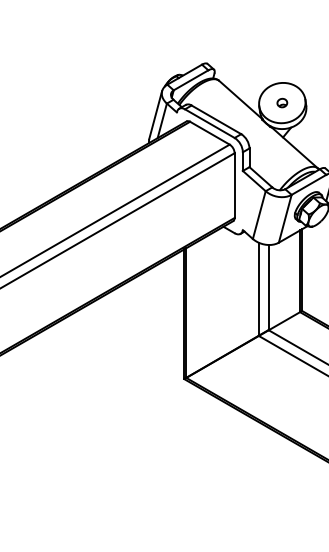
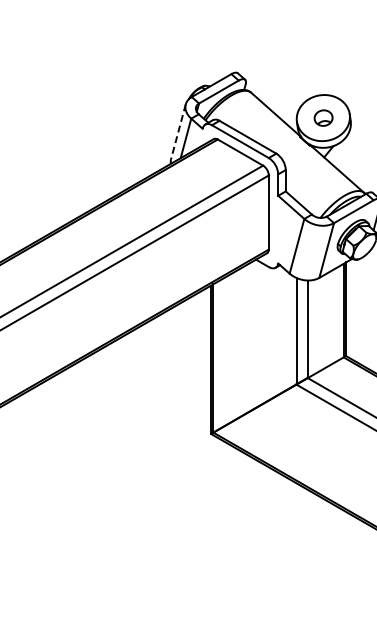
part: (281, 102) -> (322, 117), size x1.6
line: (155, 115) -> (178, 132), solid -> dashed

